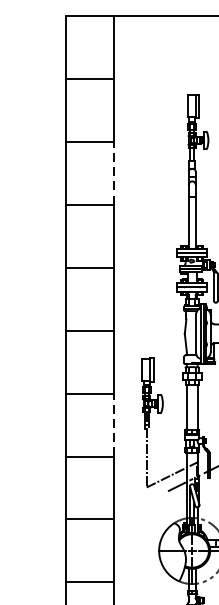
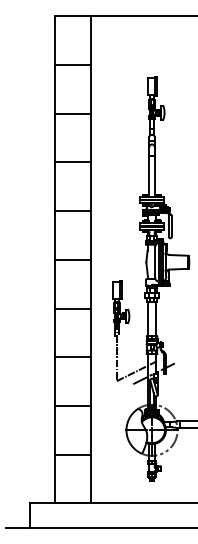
line: (113, 172) -> (91, 137), dashed -> solid
line: (113, 424) -> (91, 332), dashed -> solid

